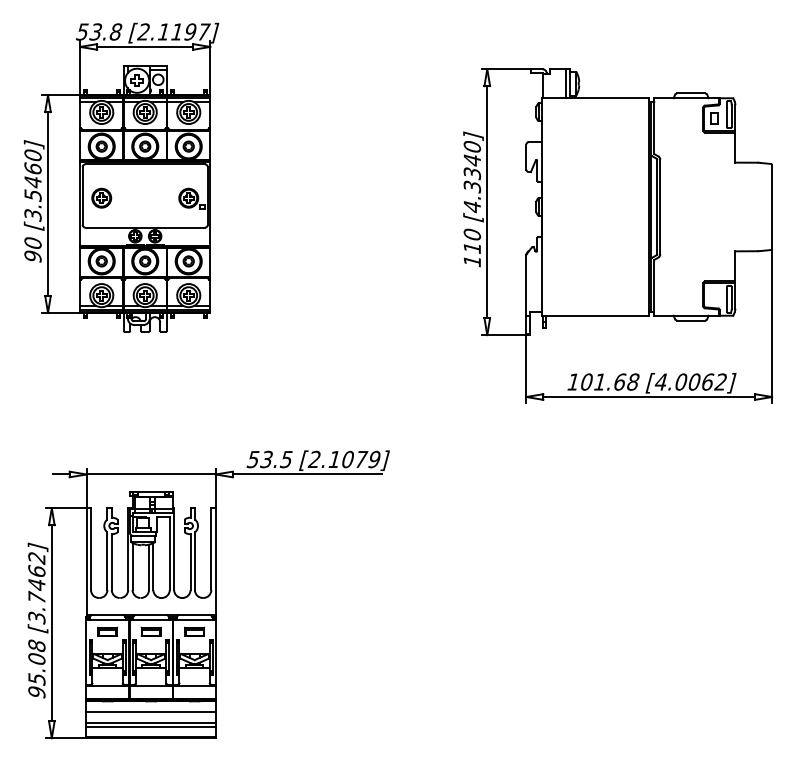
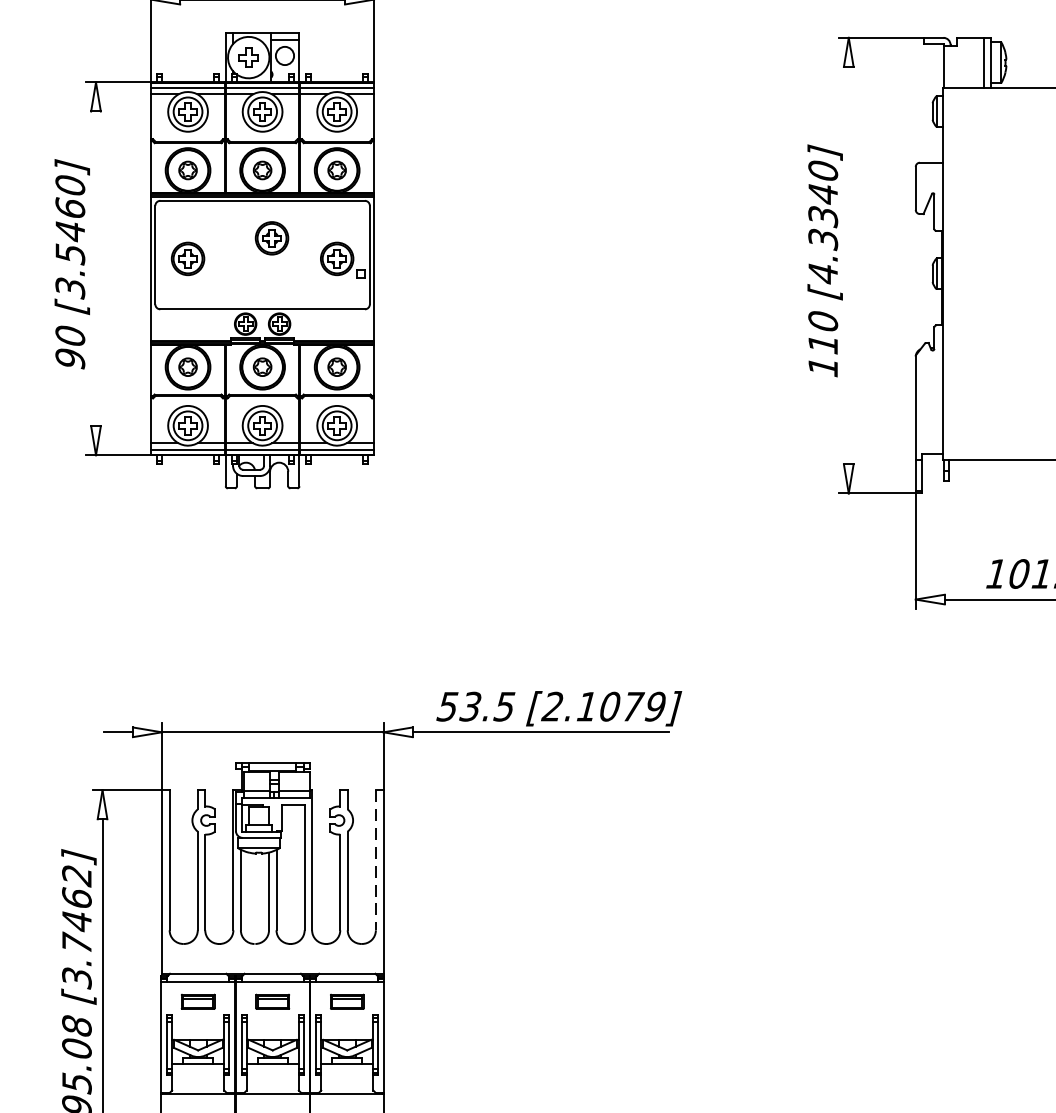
part: (150, 185) -> (271, 237), added
line: (487, 202) -> (849, 266), removed
line: (48, 203) -> (96, 267), removed
line: (211, 549) -> (376, 860), solid -> dashed

